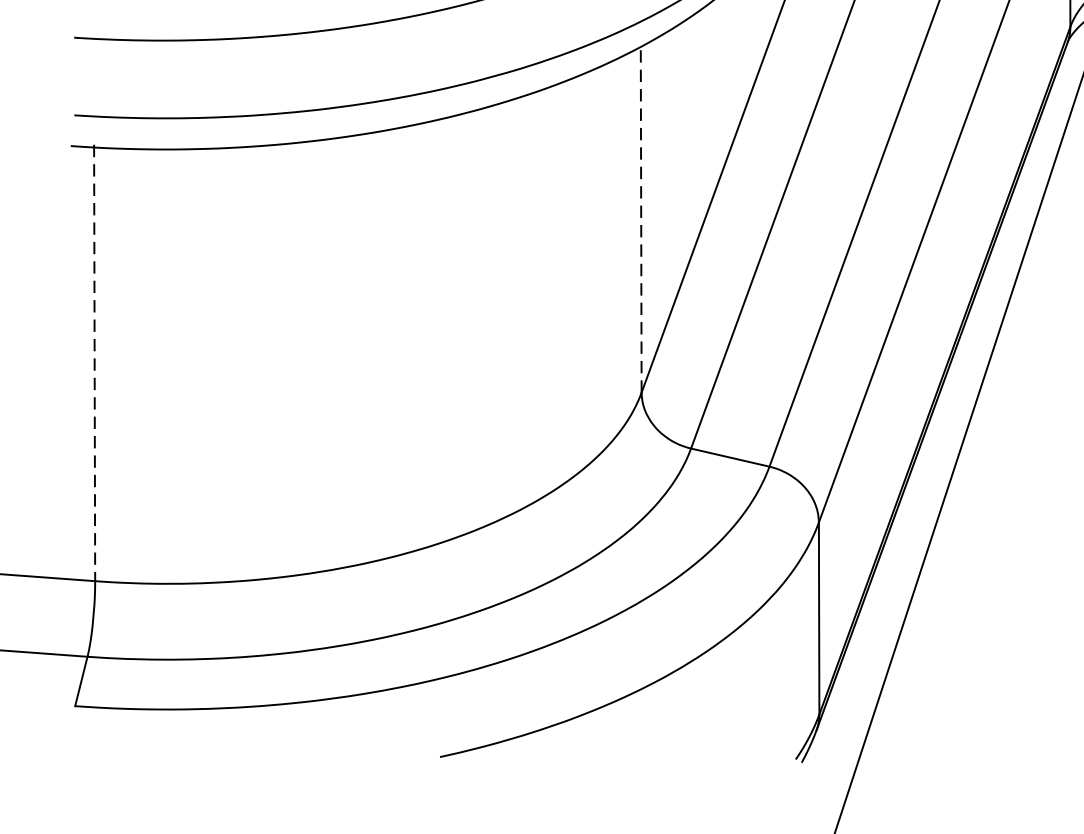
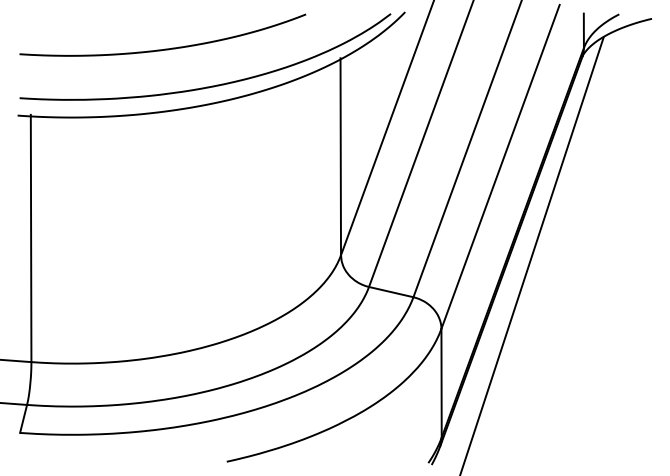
line: (640, 218) -> (340, 156), dashed -> solid
line: (95, 362) -> (31, 238), dashed -> solid

